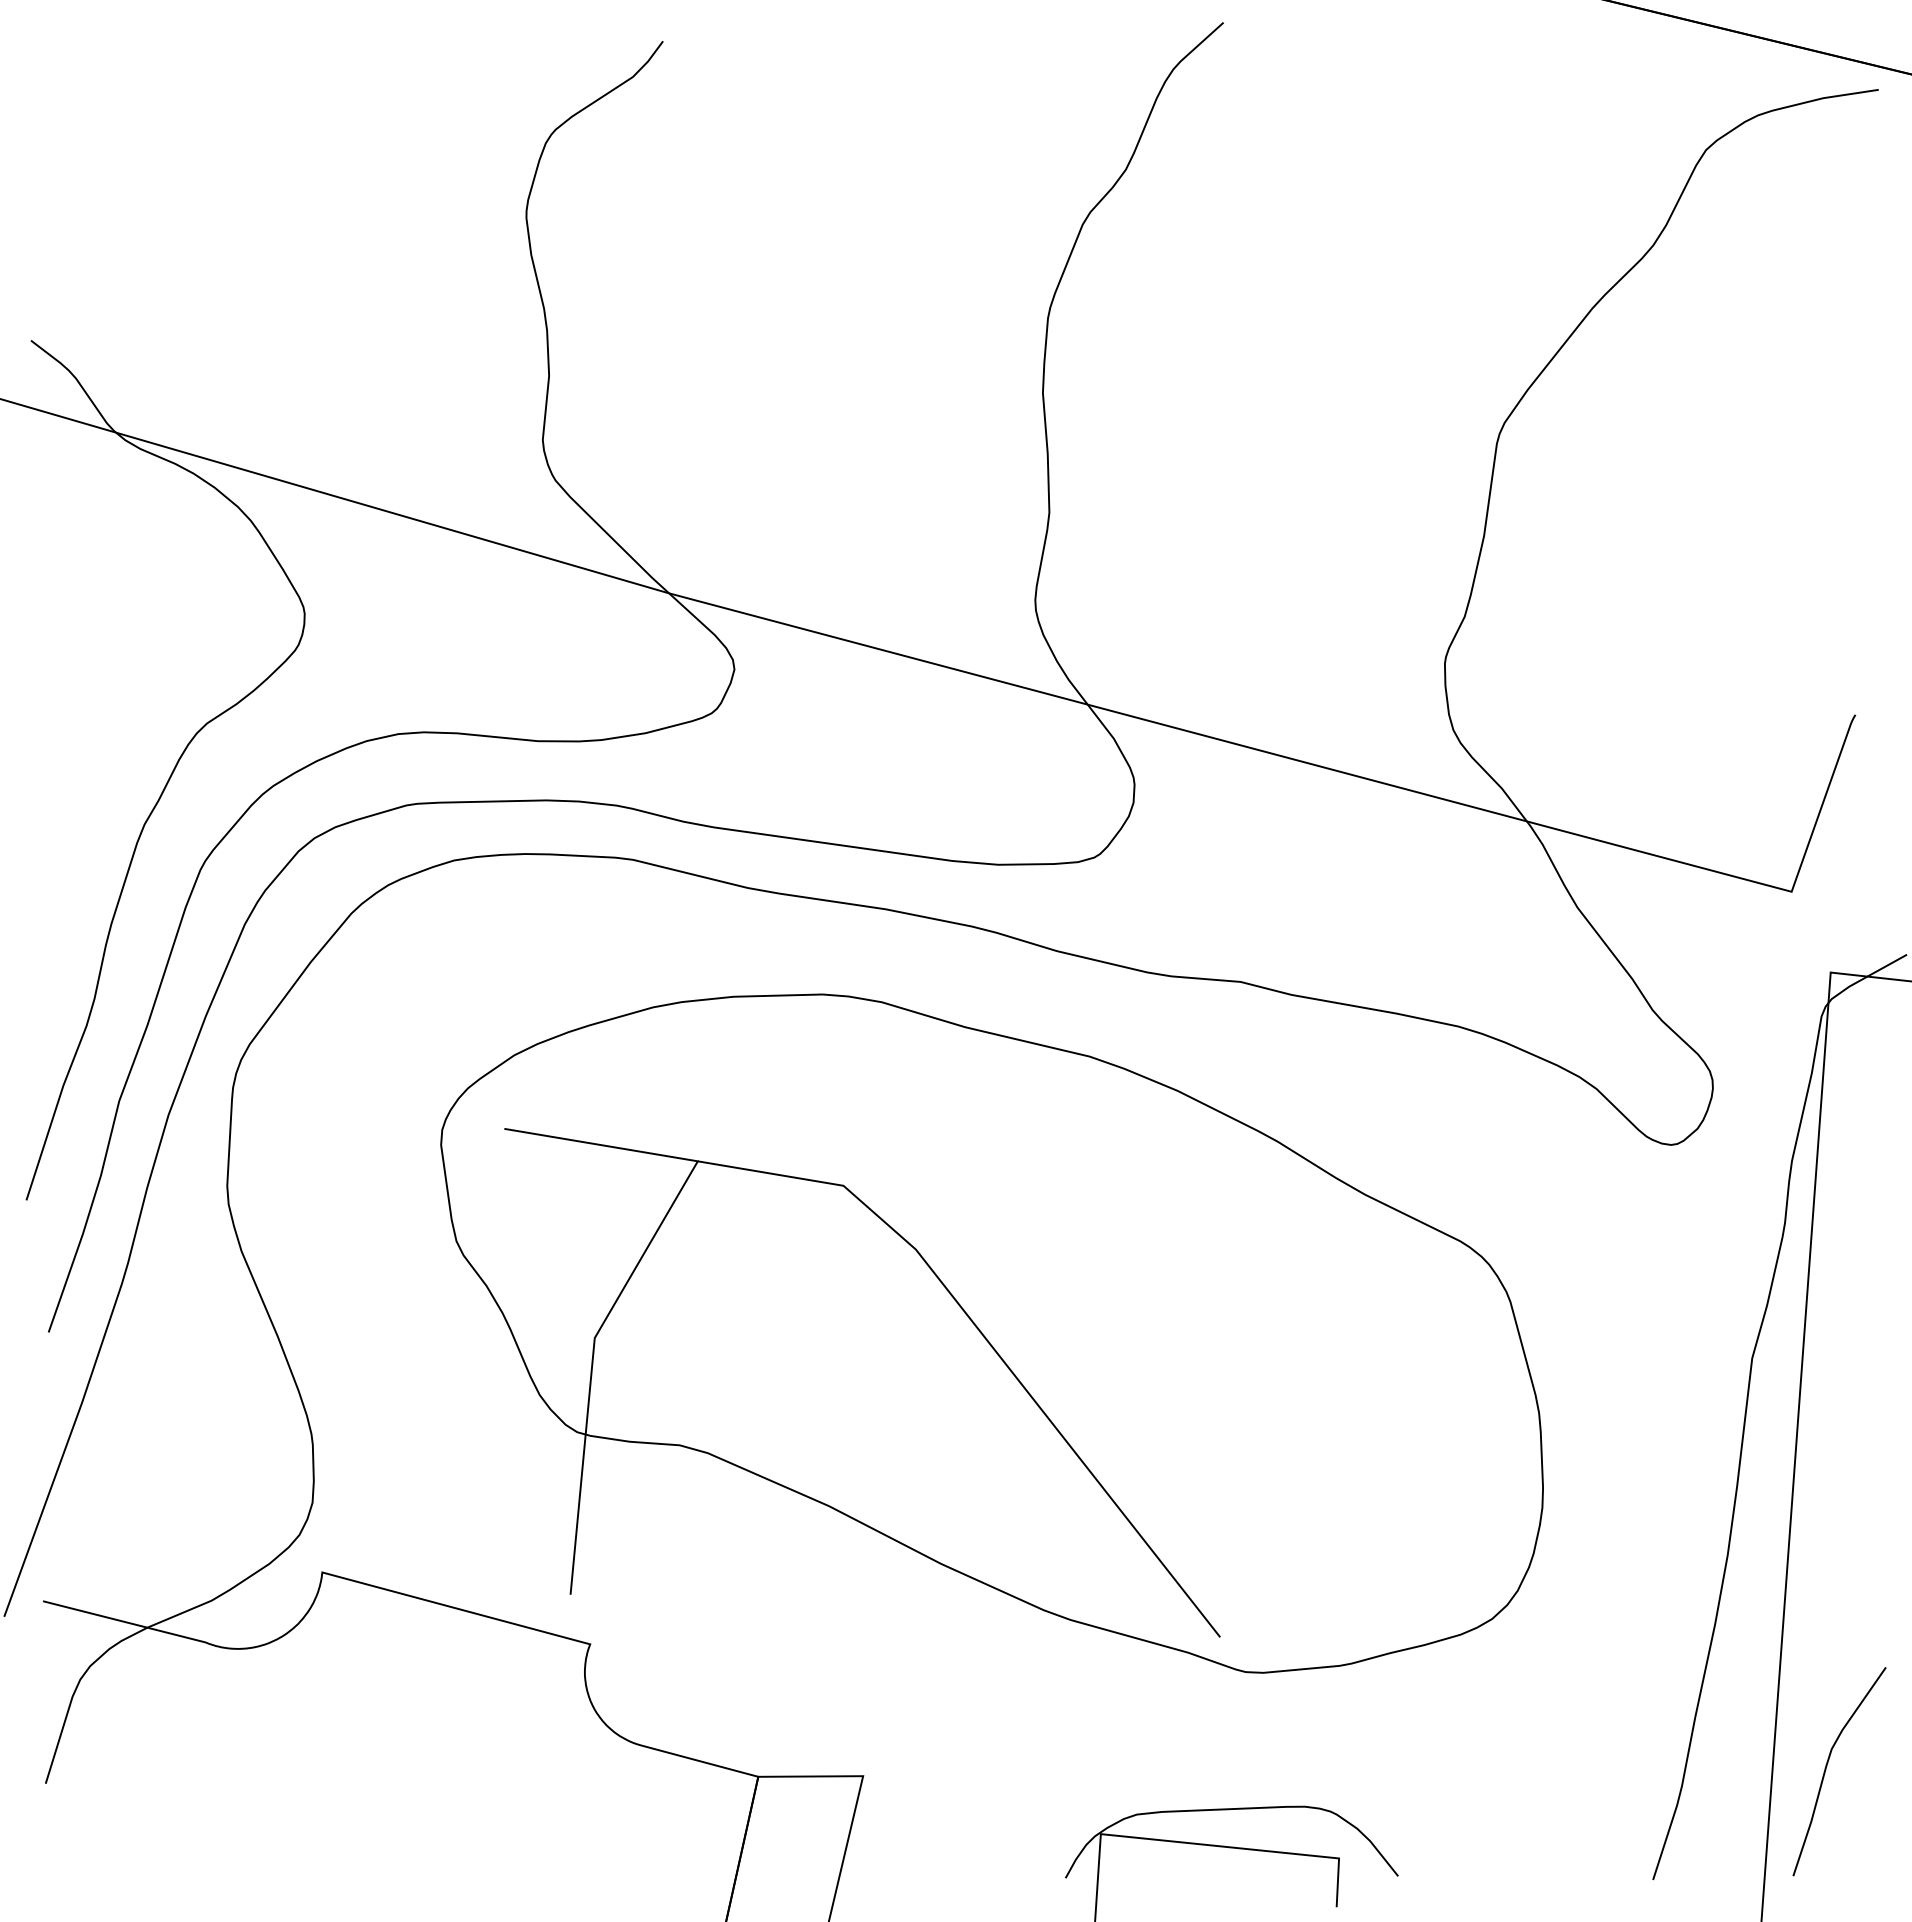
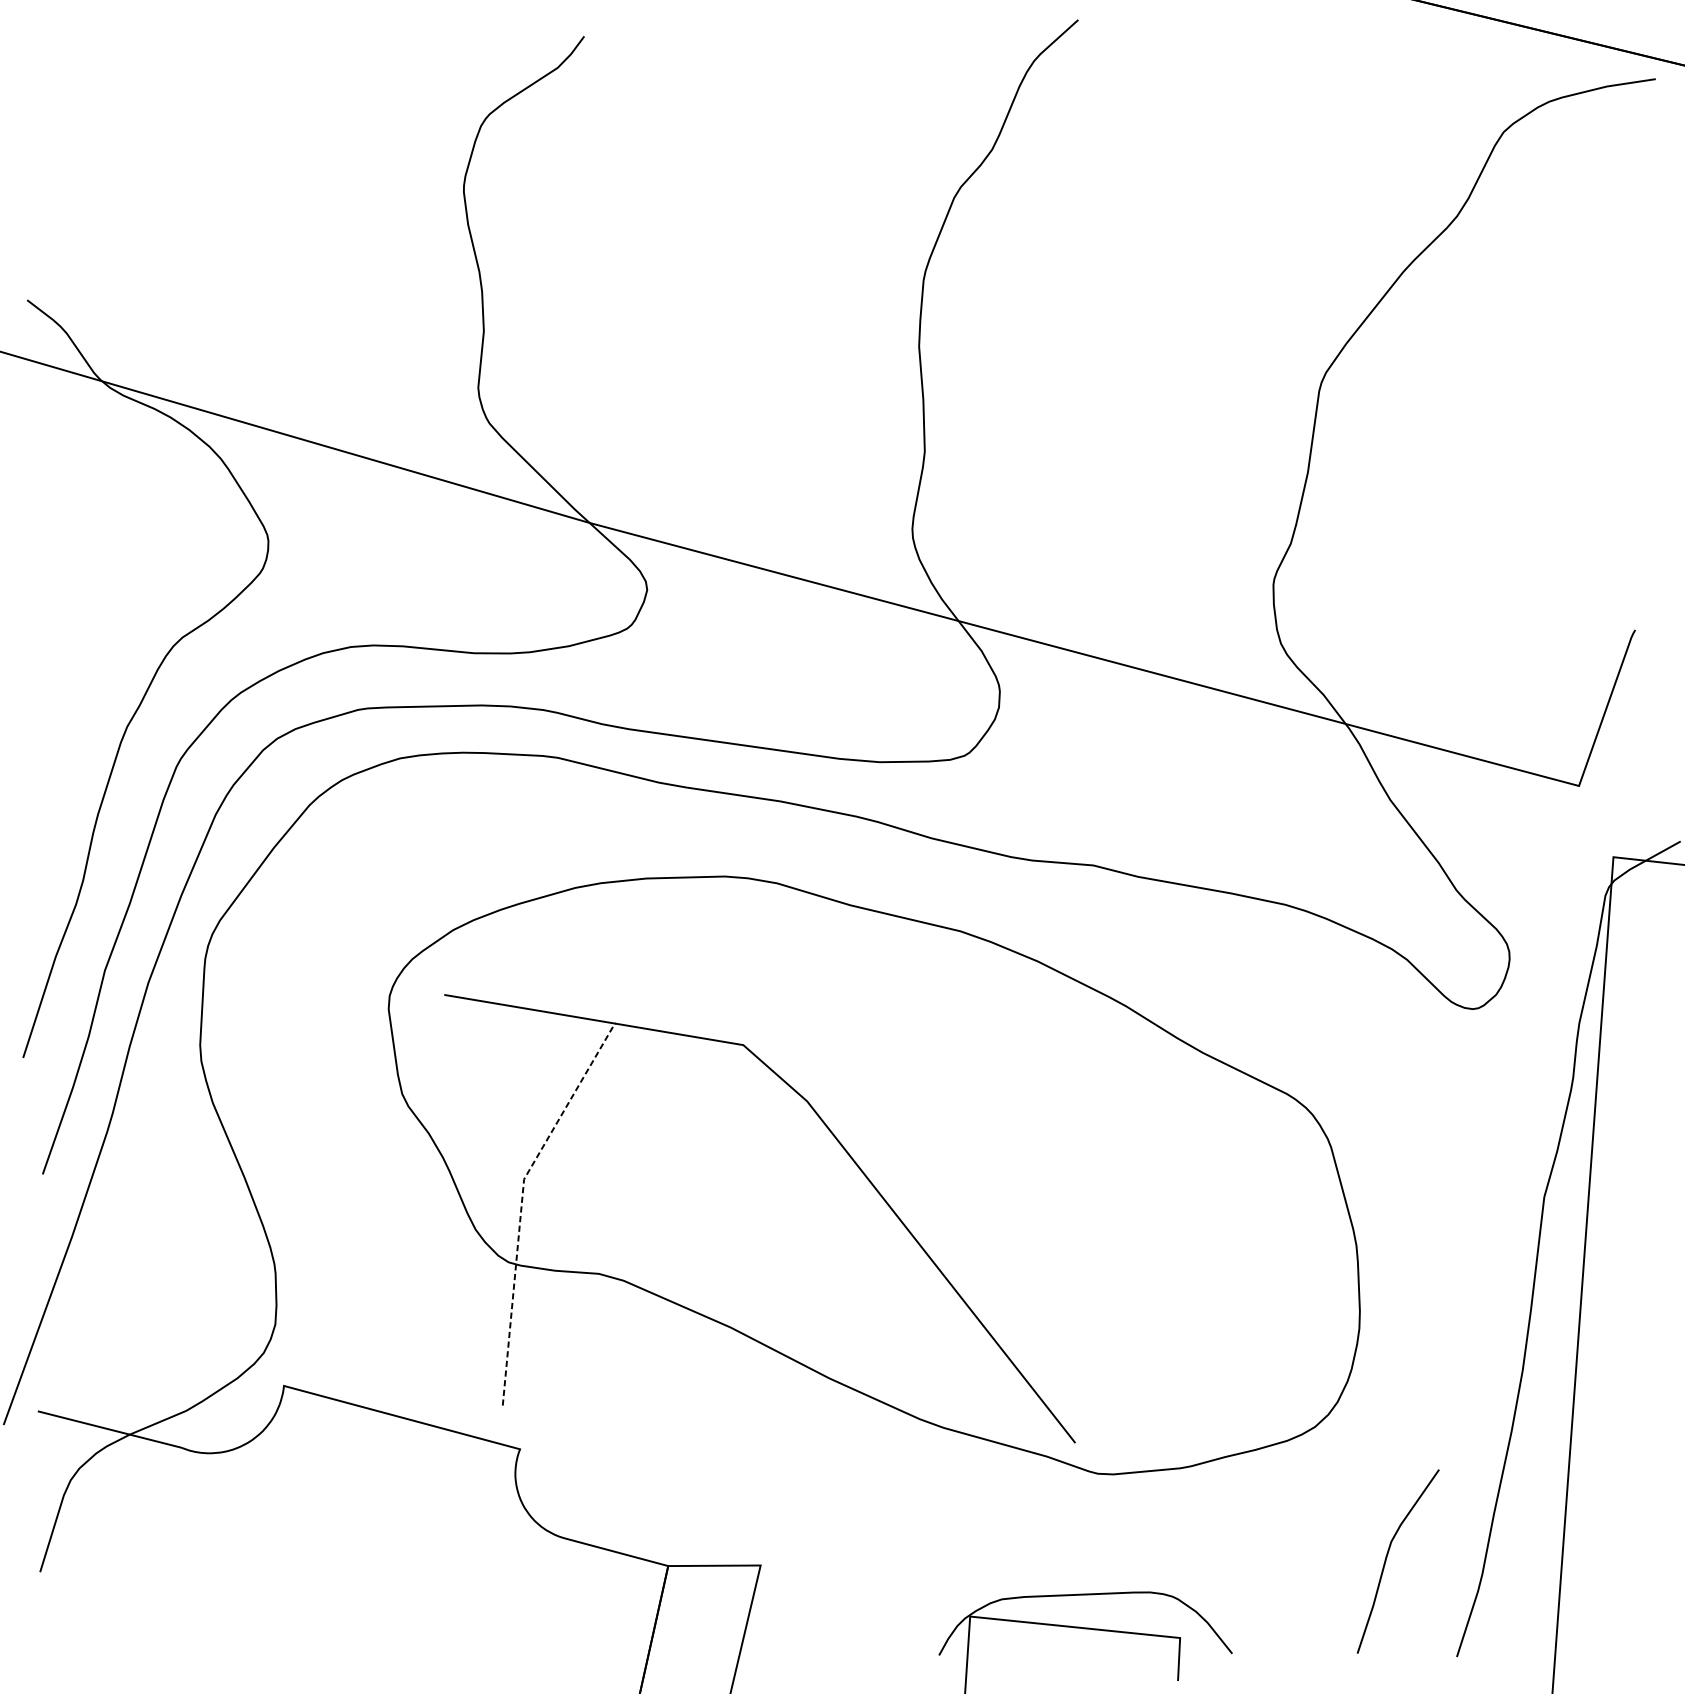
line: (592, 1363) -> (522, 1201), solid -> dashed
curve: (1827, 1766) -> (1387, 1556), moved

